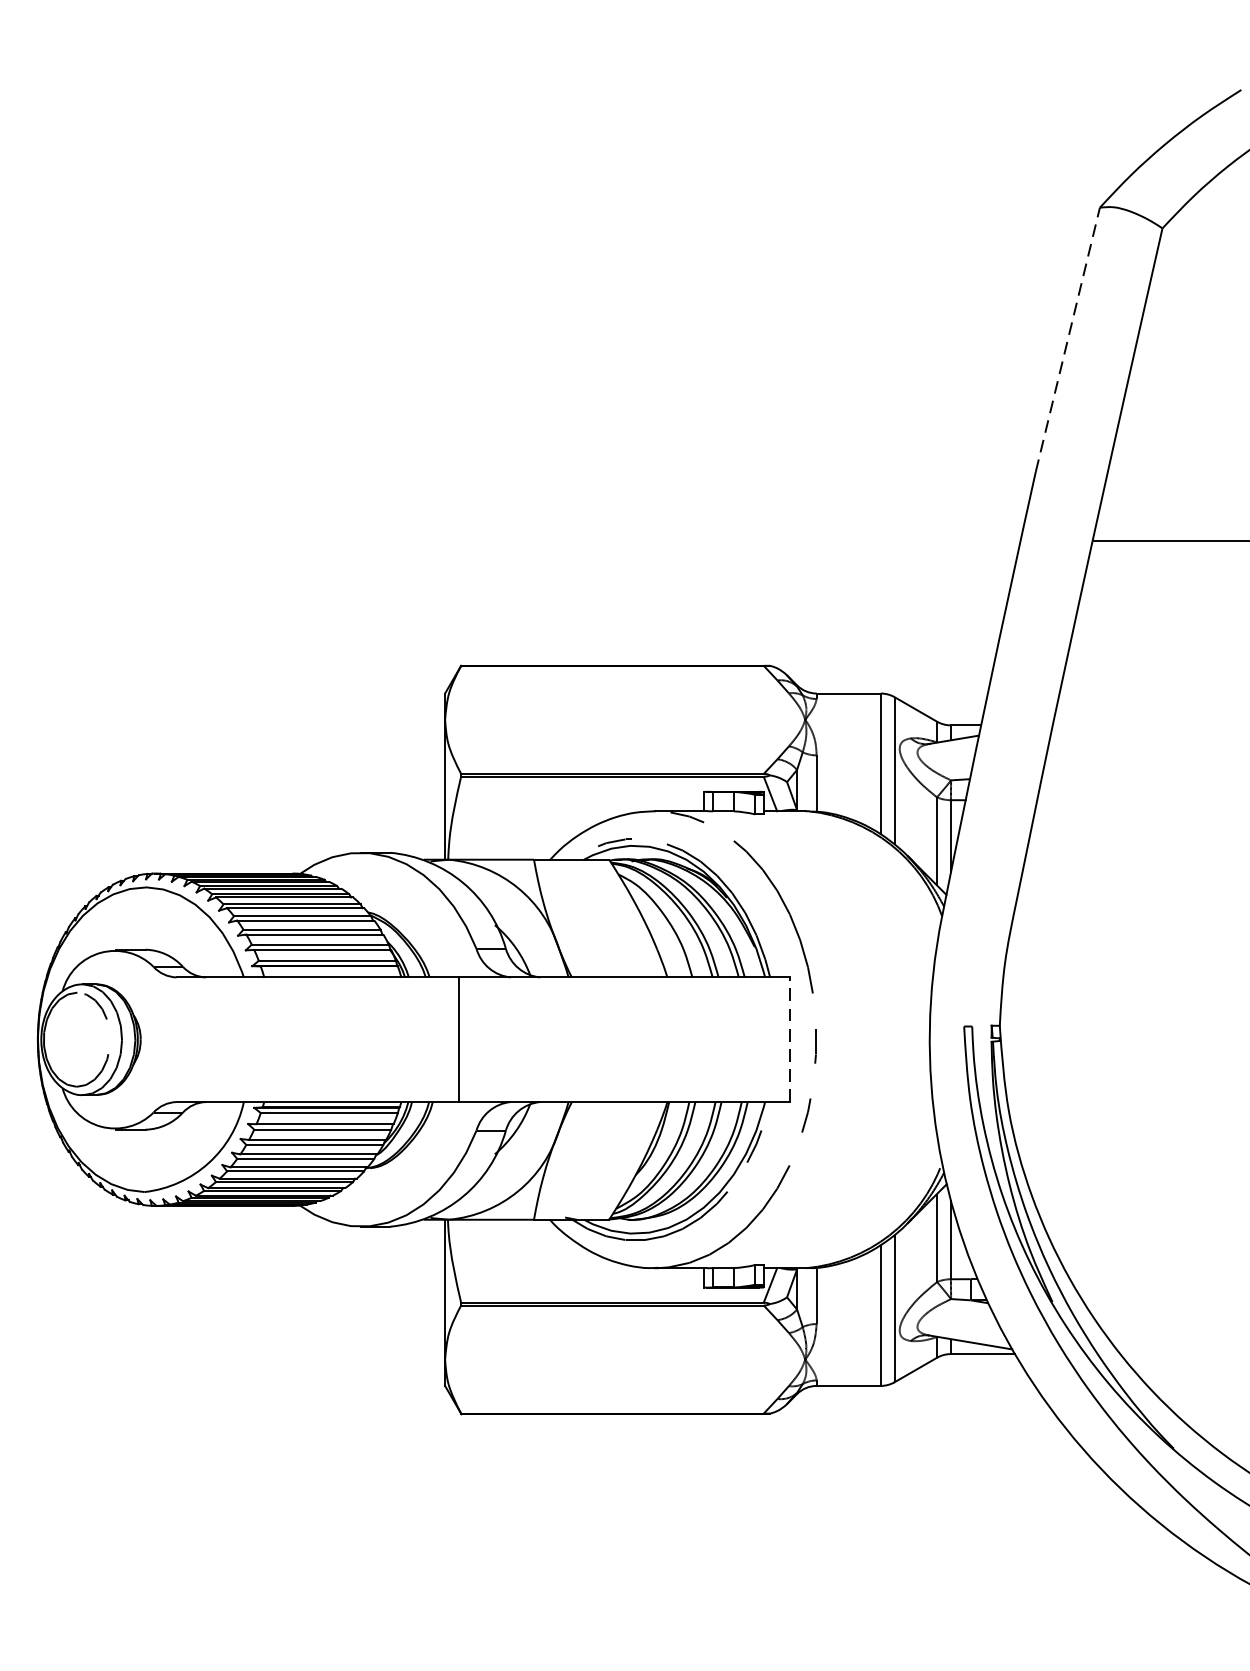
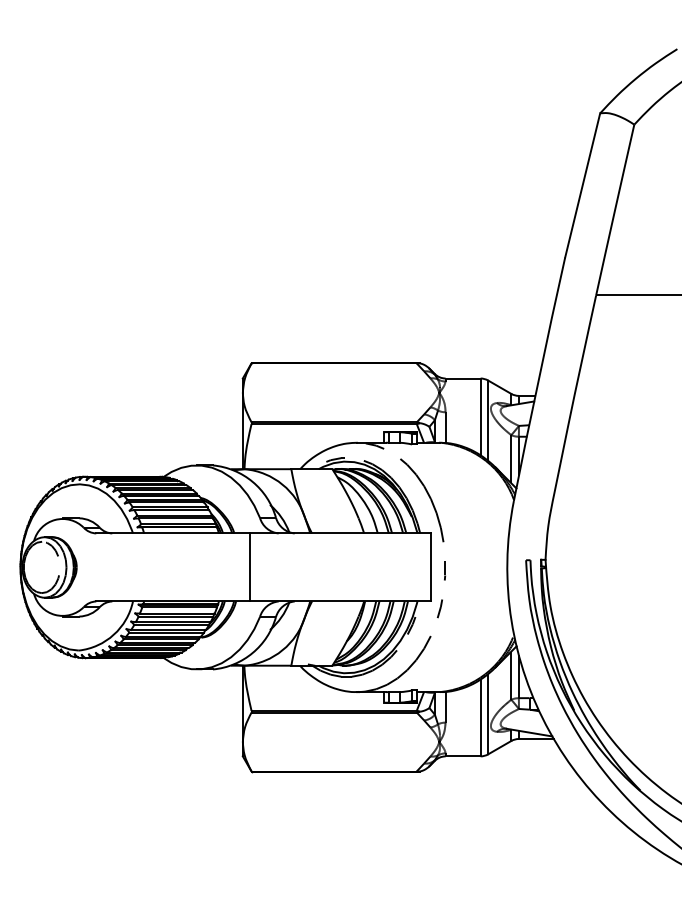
line: (1067, 339) -> (582, 185), dashed -> solid
line: (788, 1037) -> (430, 566), dashed -> solid

